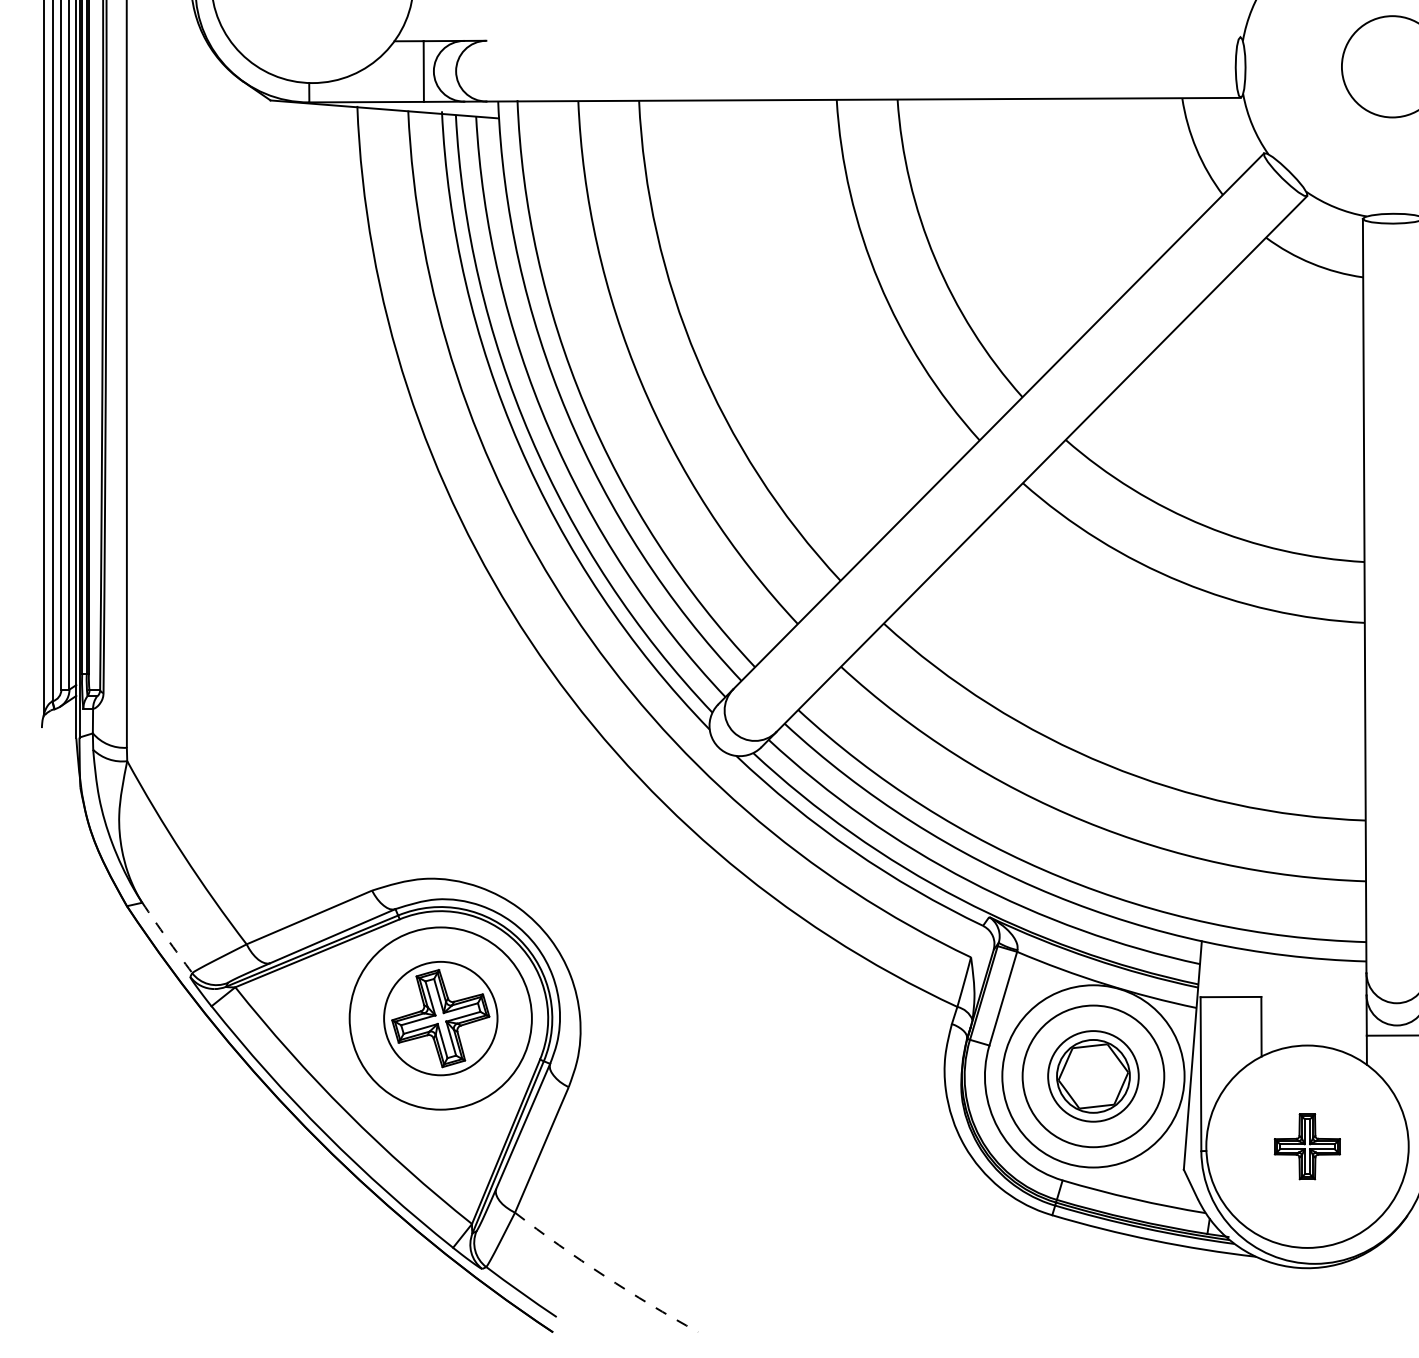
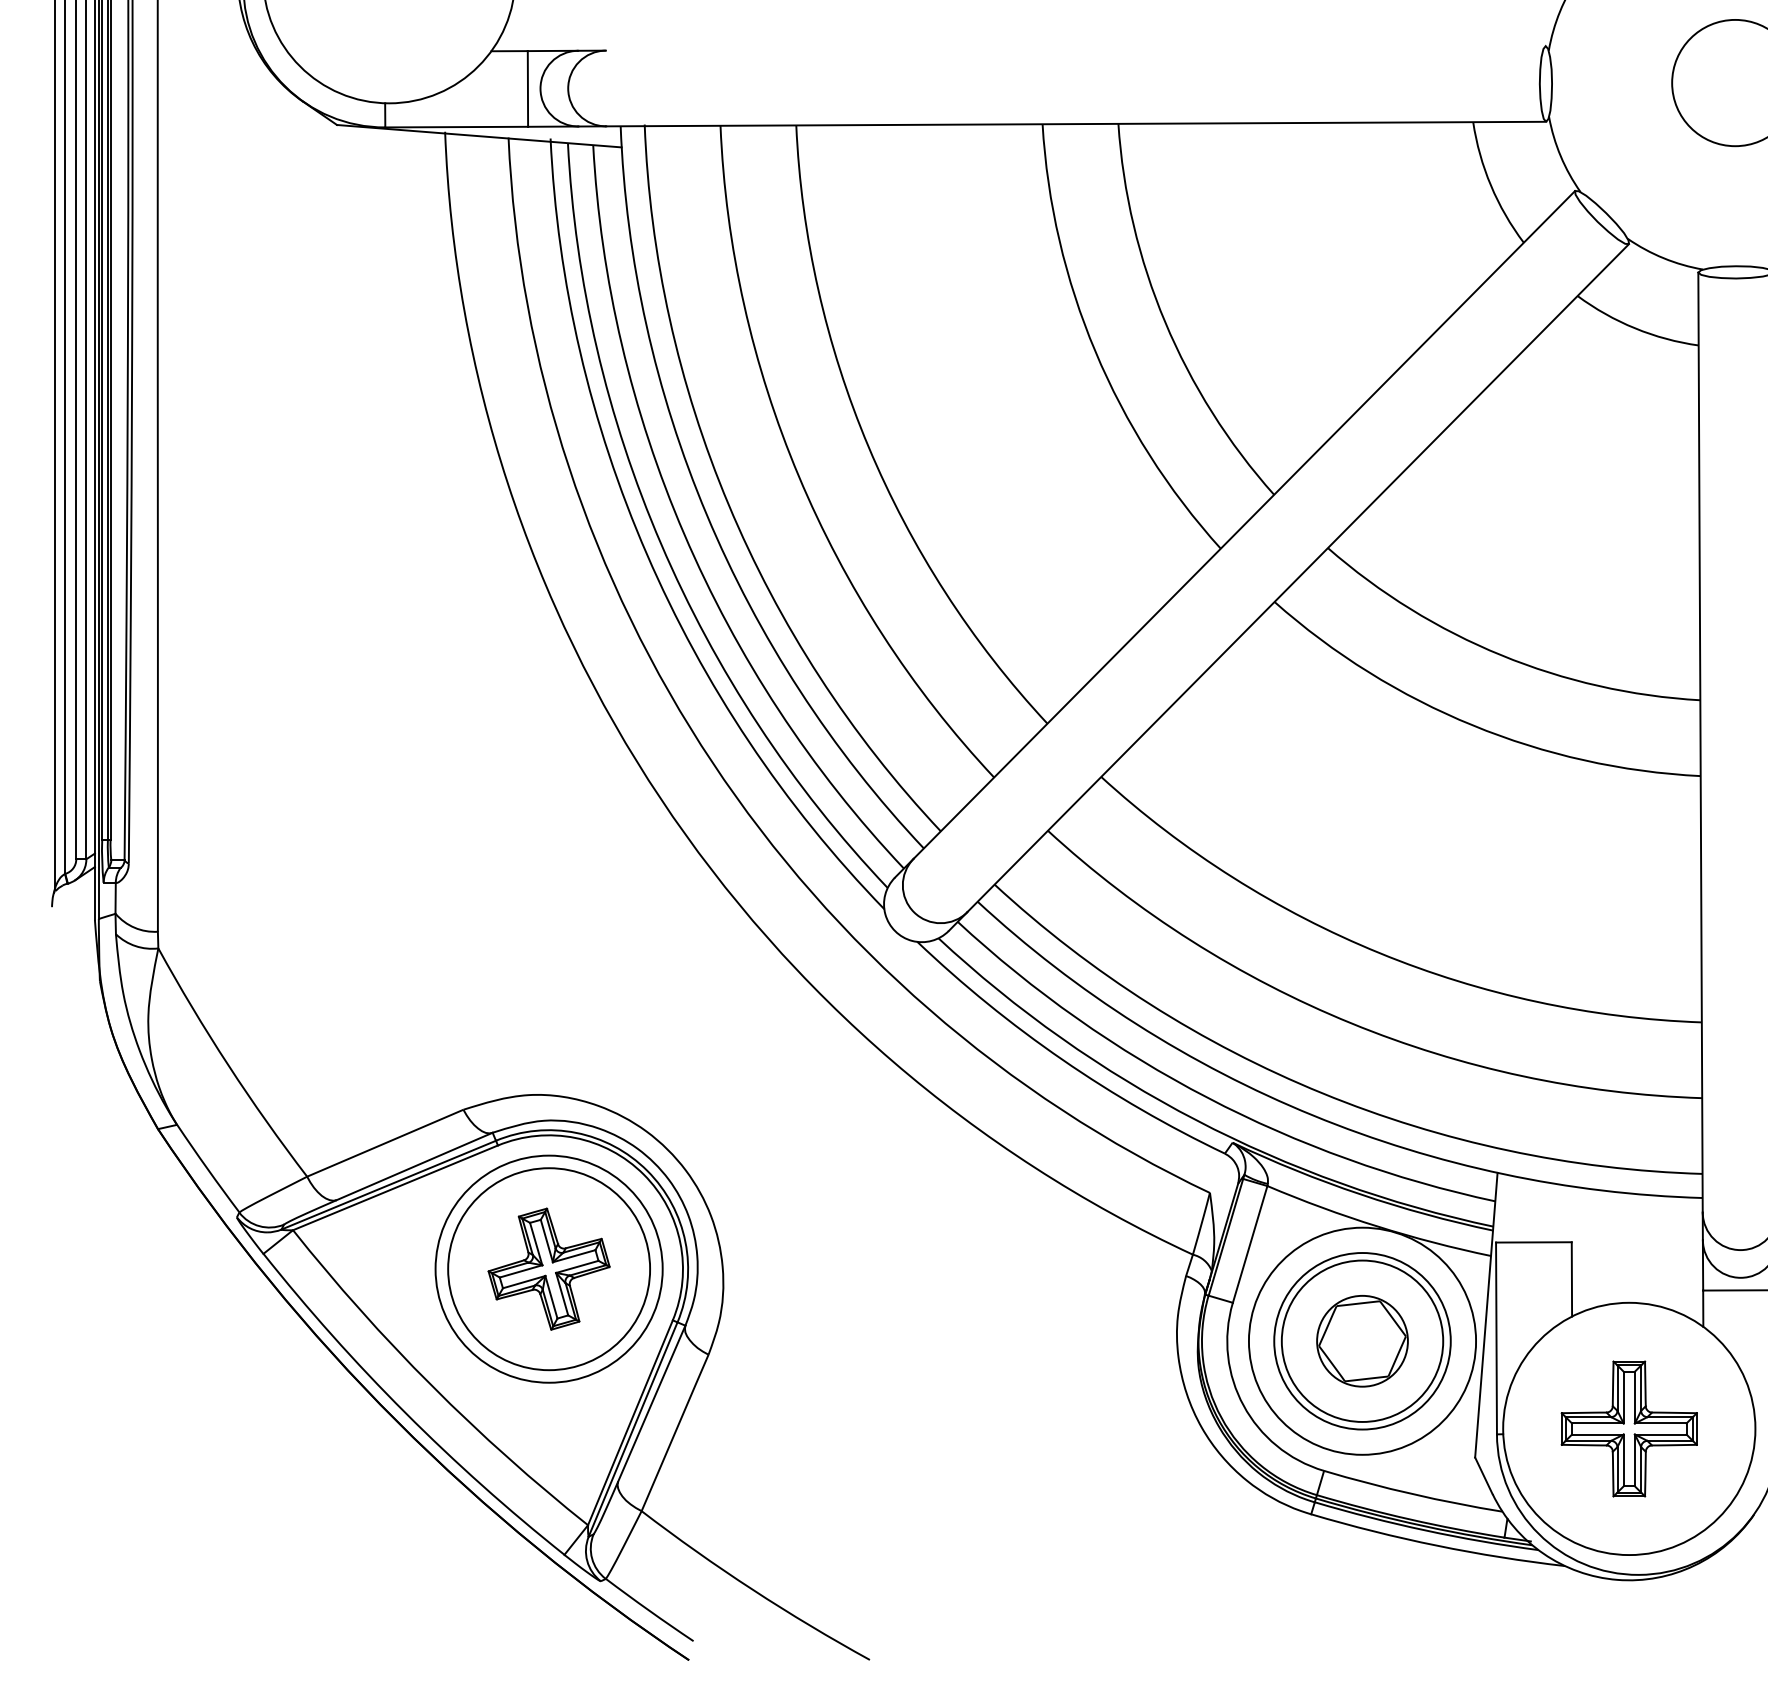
arc: (166, 938) -> (207, 1169), dashed -> solid
circle: (441, 1018) -> (549, 1269), size x1.43
circle: (1093, 1075) -> (1362, 1340), size x1.43
part: (1306, 1146) -> (1628, 1428), size x1.67
arc: (603, 1275) -> (752, 1589), dashed -> solid

